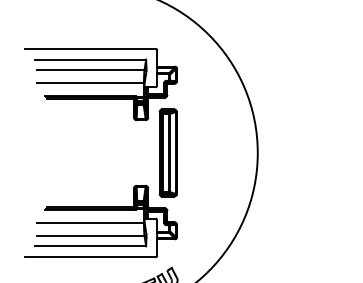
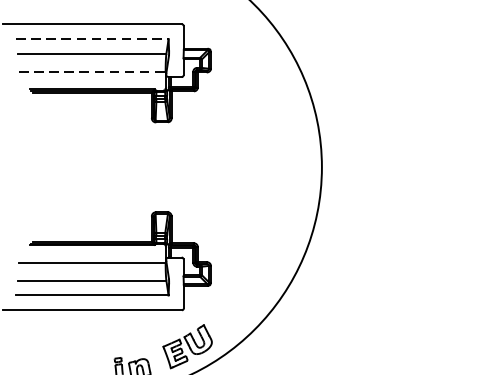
line: (90, 59) -> (92, 38), solid -> dashed
line: (91, 83) -> (93, 71), solid -> dashed
part: (167, 152) -> (197, 166), removed

